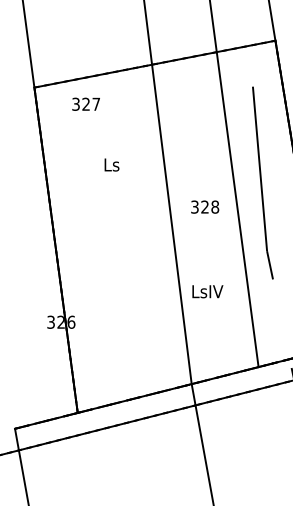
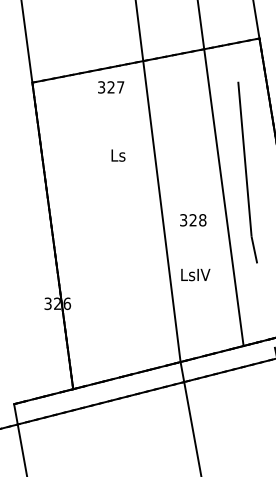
text: (86, 104) -> (111, 87), moved
text: (112, 164) -> (118, 155), moved
text: (205, 207) -> (193, 220), moved

